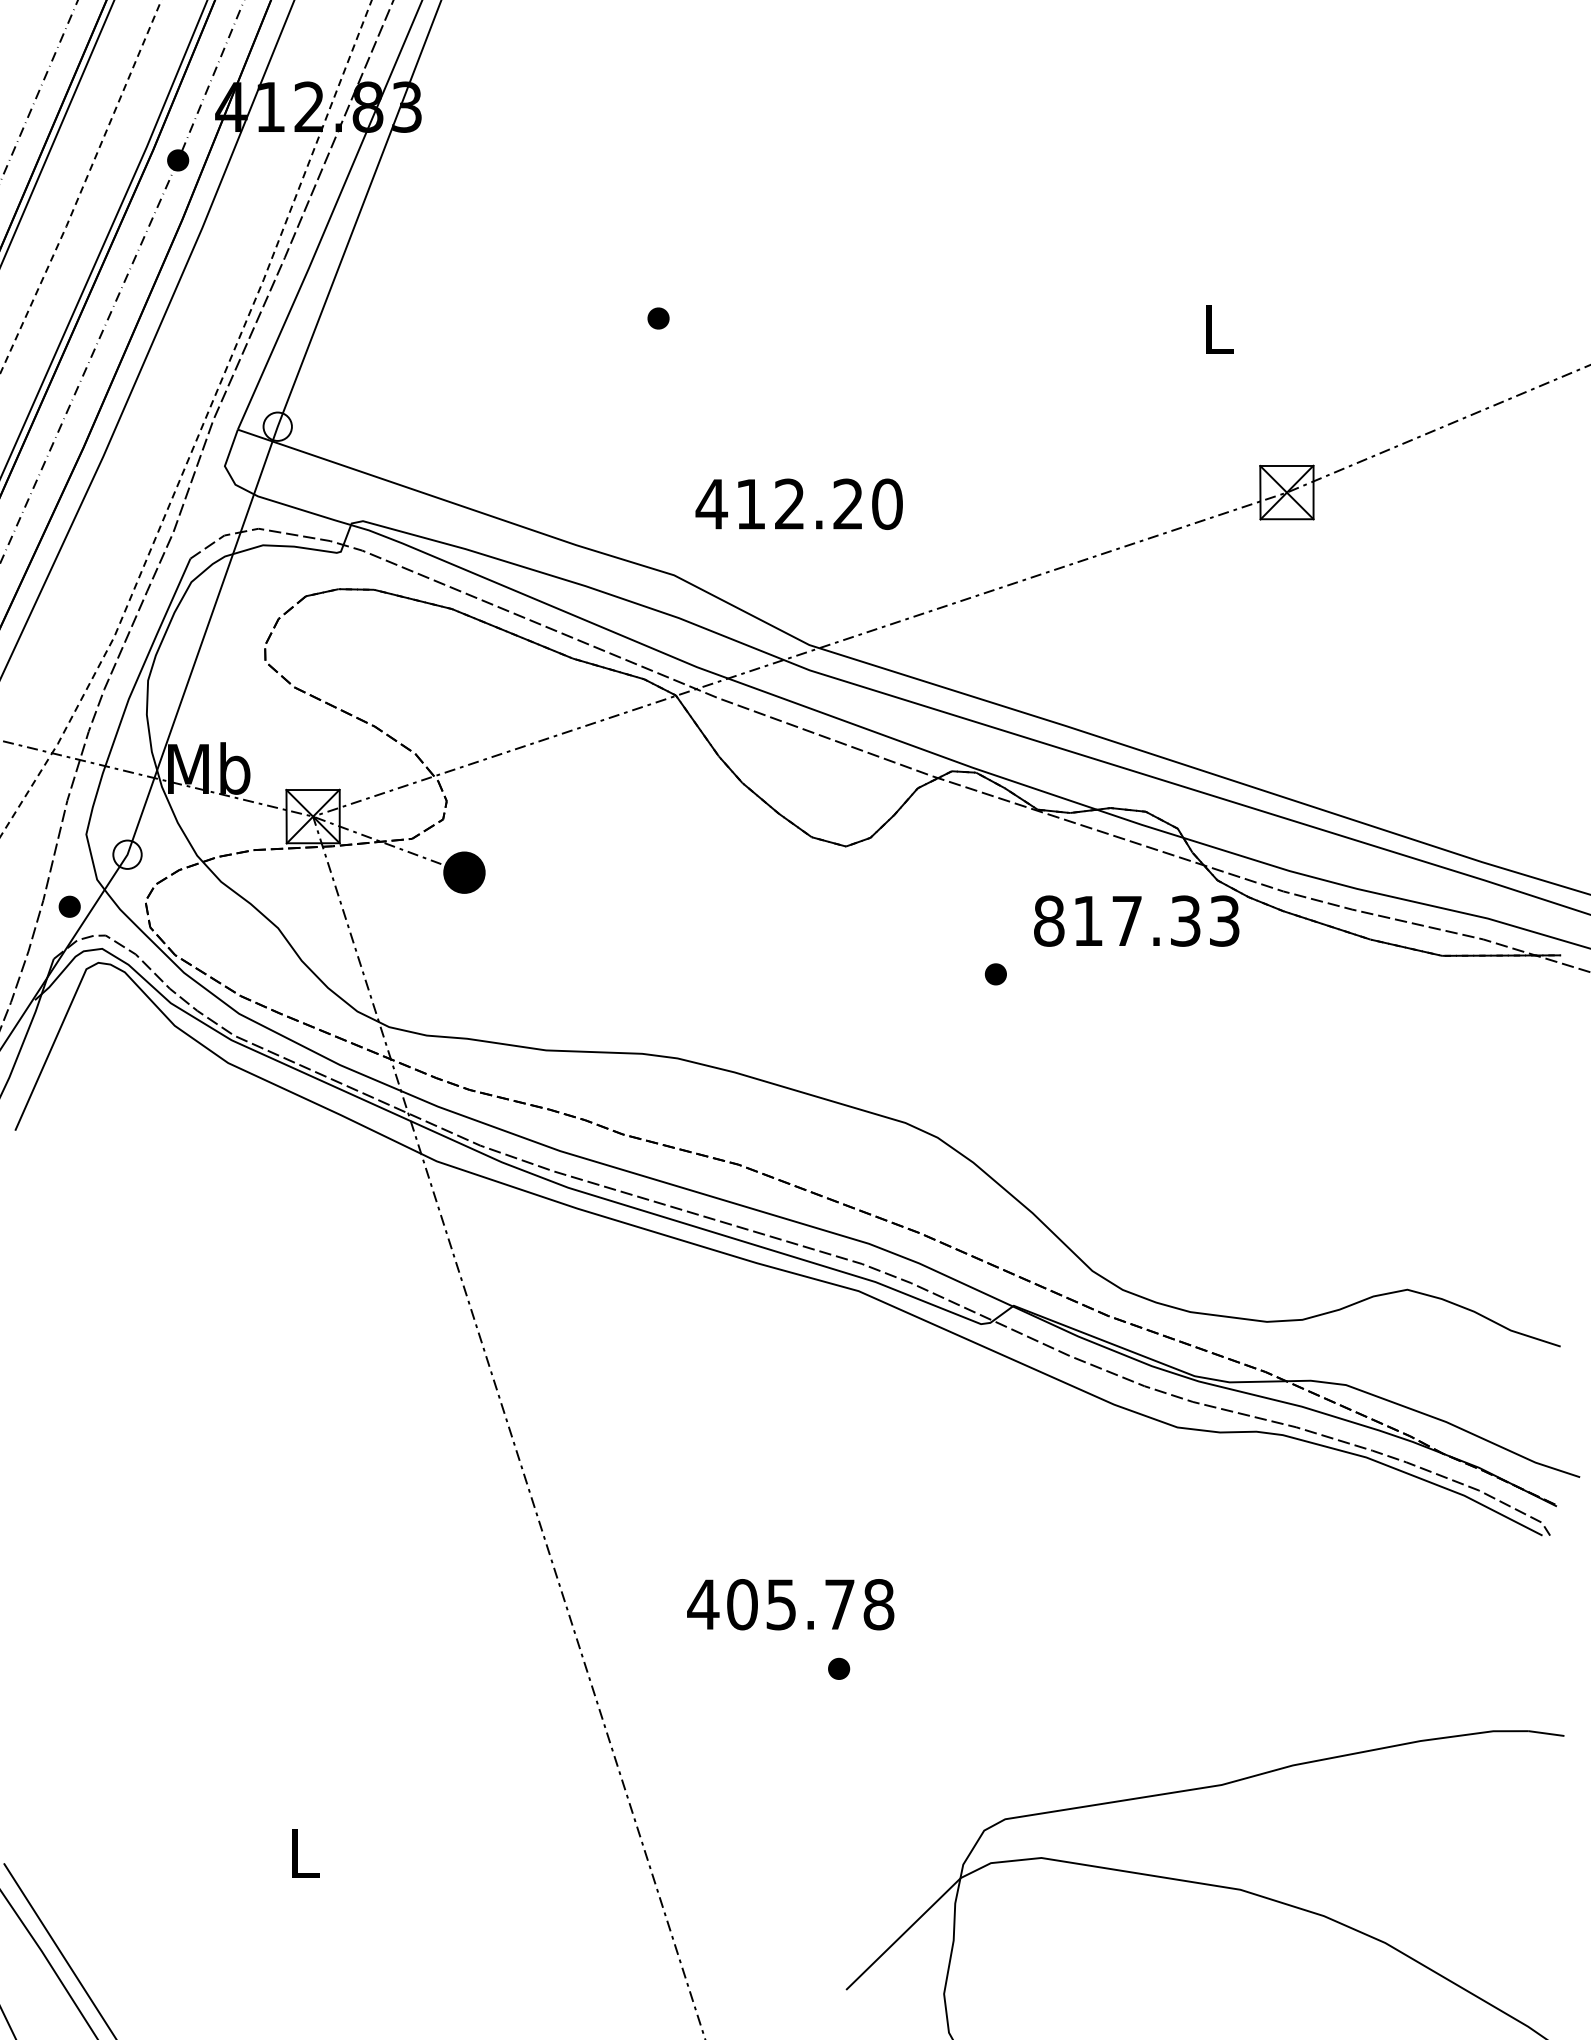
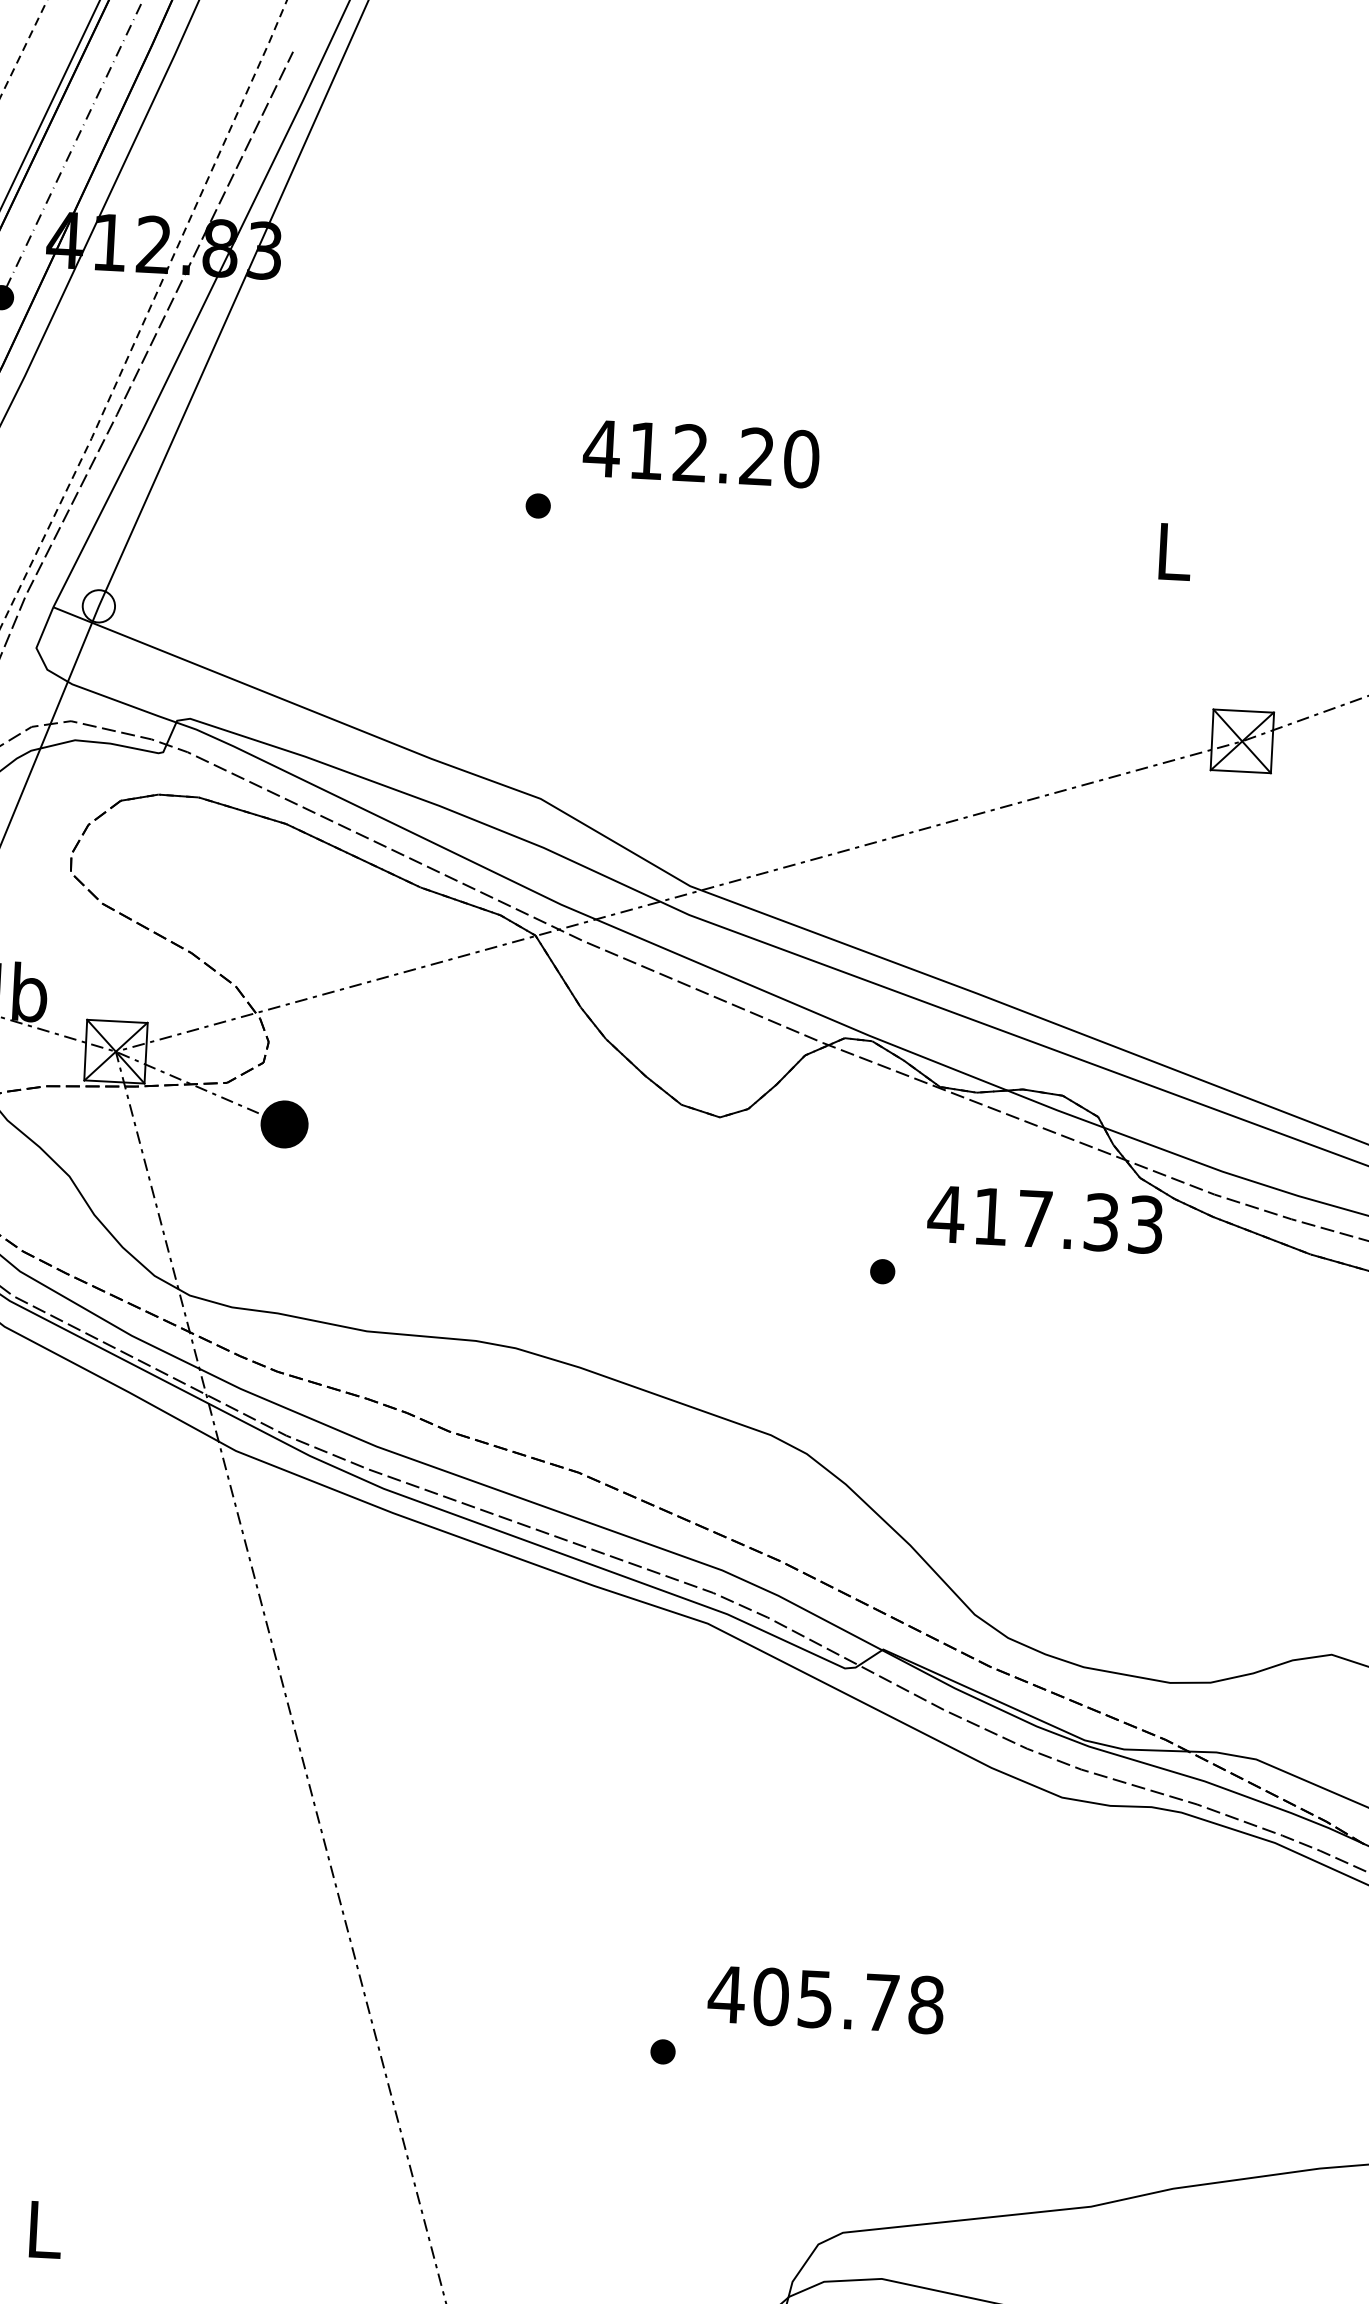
text: (798, 503) -> (700, 452), moved
text: (1048, 920) -> (945, 1213), 817.33 -> 417.33
text: (790, 1604) -> (825, 1999), moved

